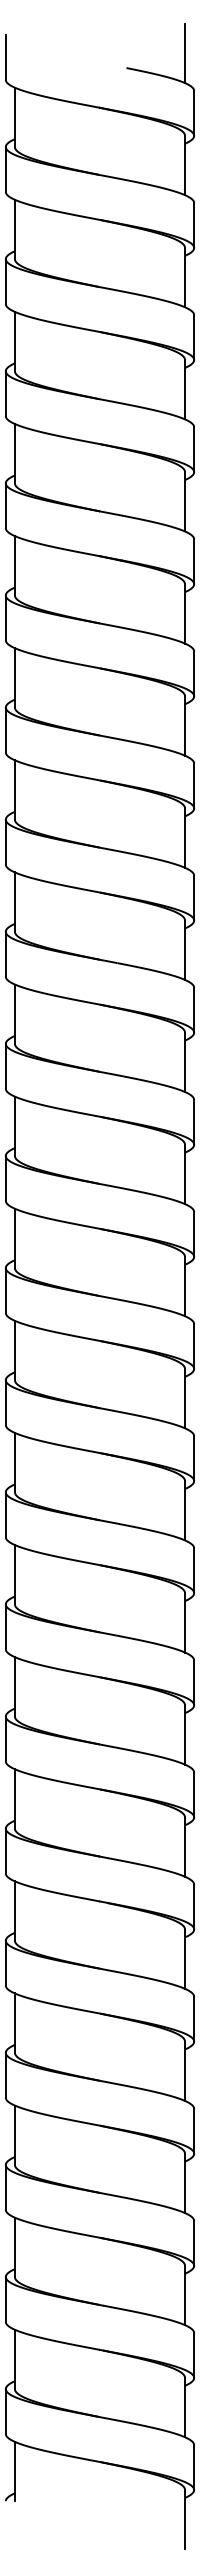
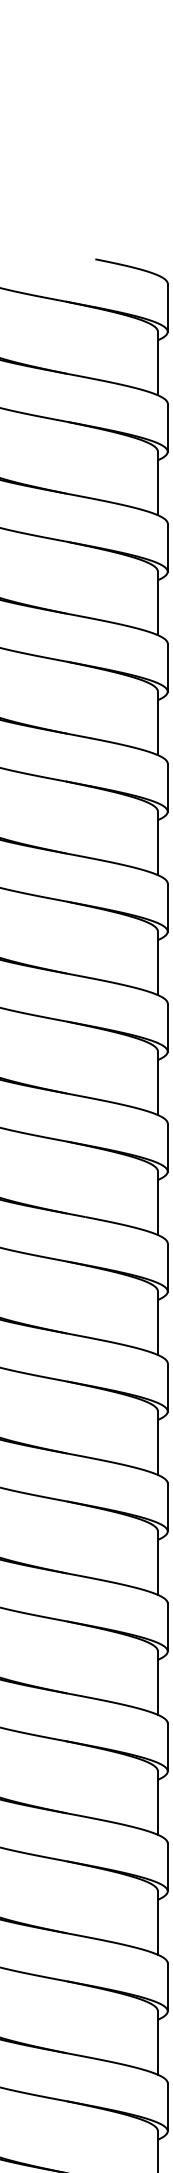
line: (185, 53) -> (158, 243), removed

